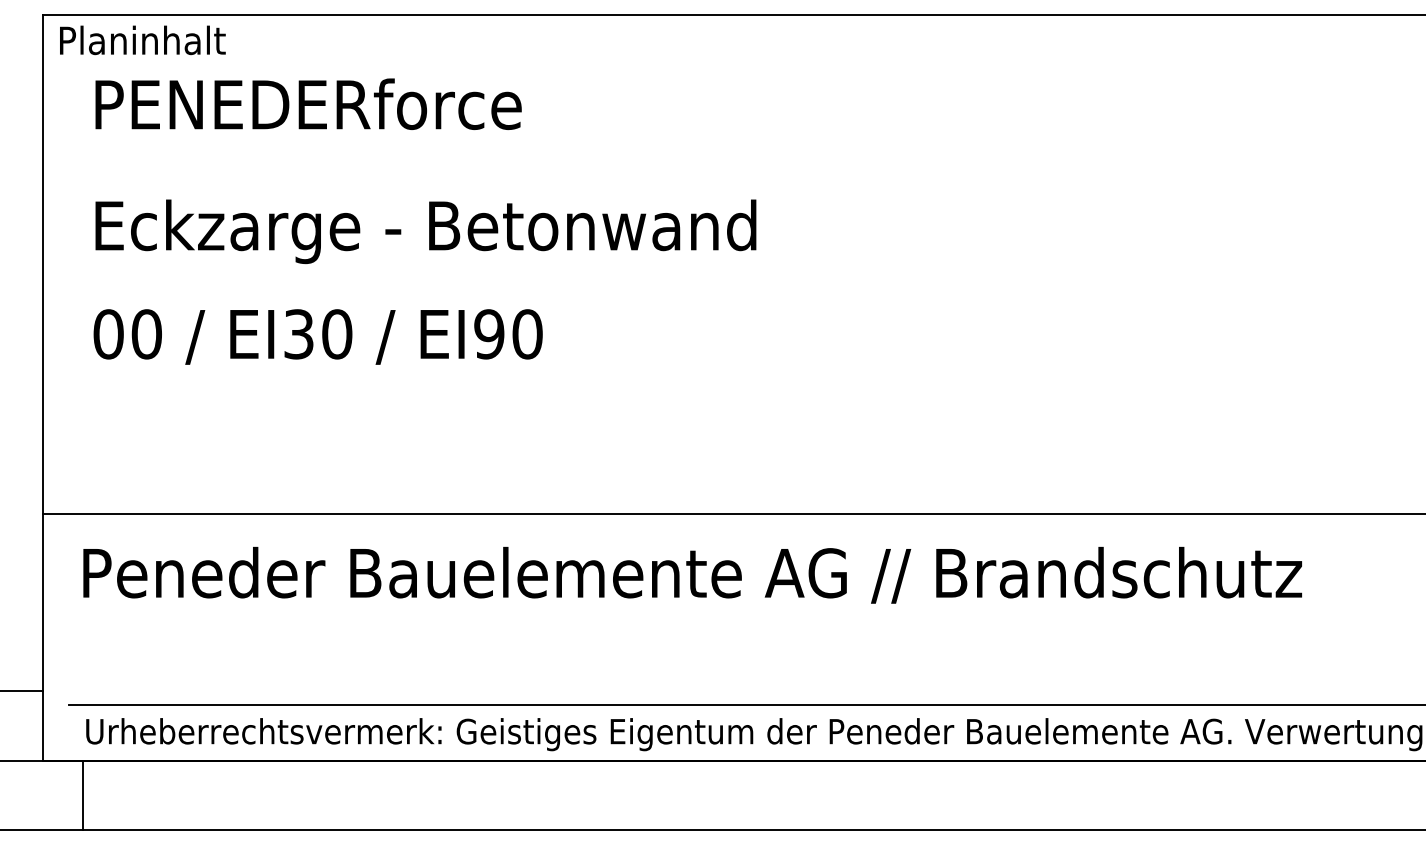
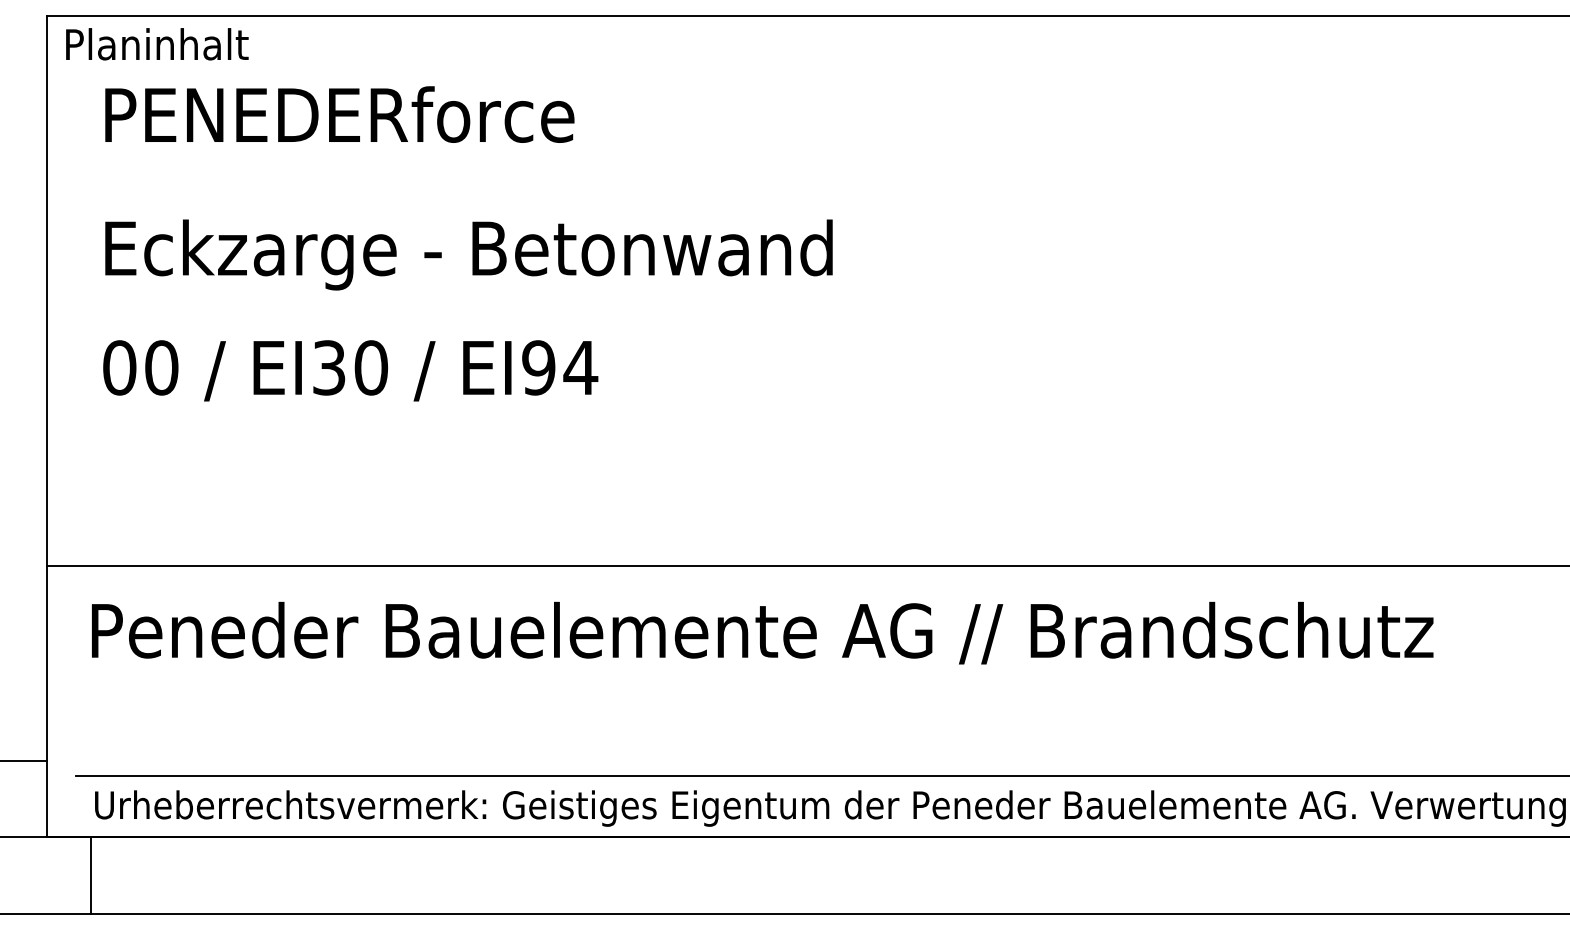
text: (527, 333) -> (580, 367), EI90 -> EI94

